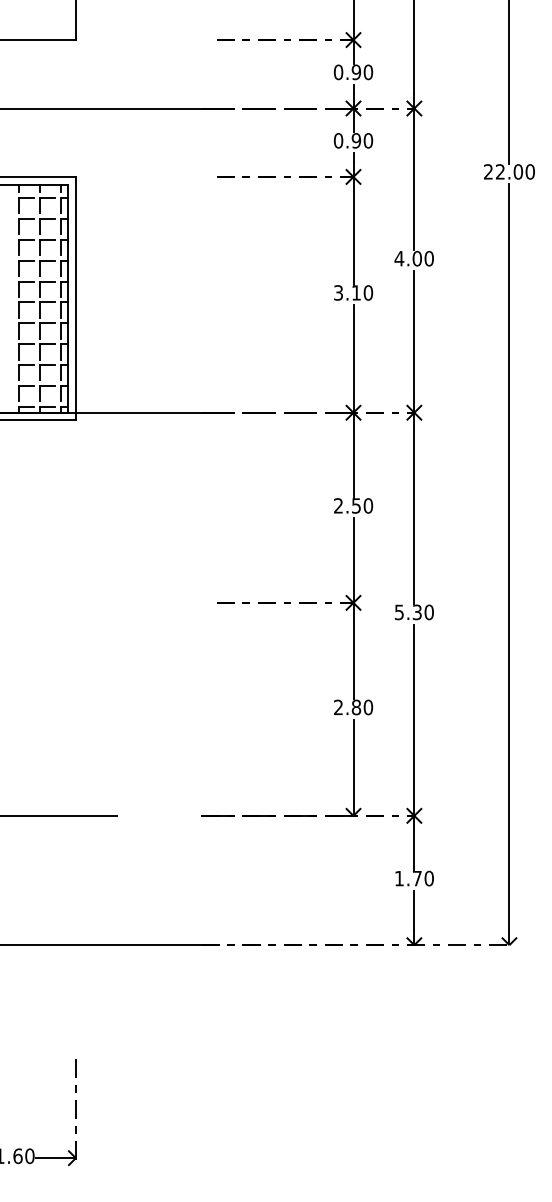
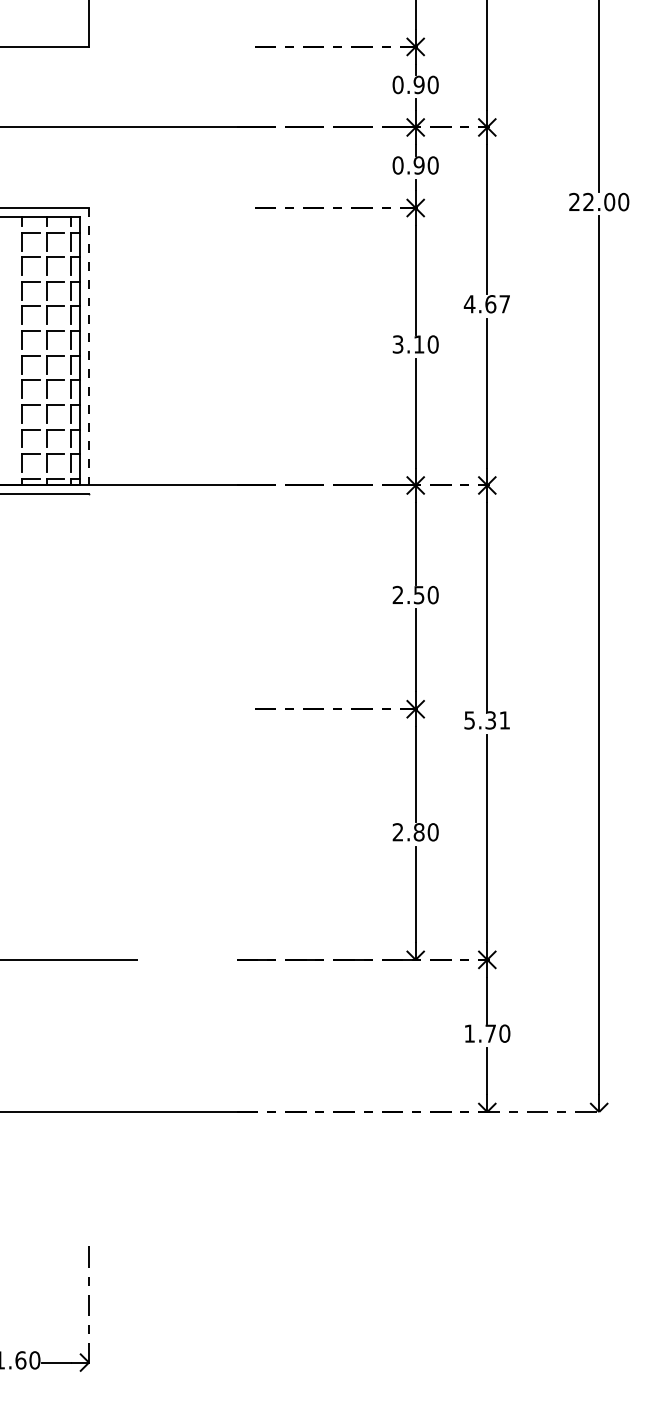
text: (423, 258) -> (497, 304), 4.00 -> 4.67
line: (76, 298) -> (89, 351), solid -> dashed
text: (428, 612) -> (504, 720), 5.30 -> 5.31

